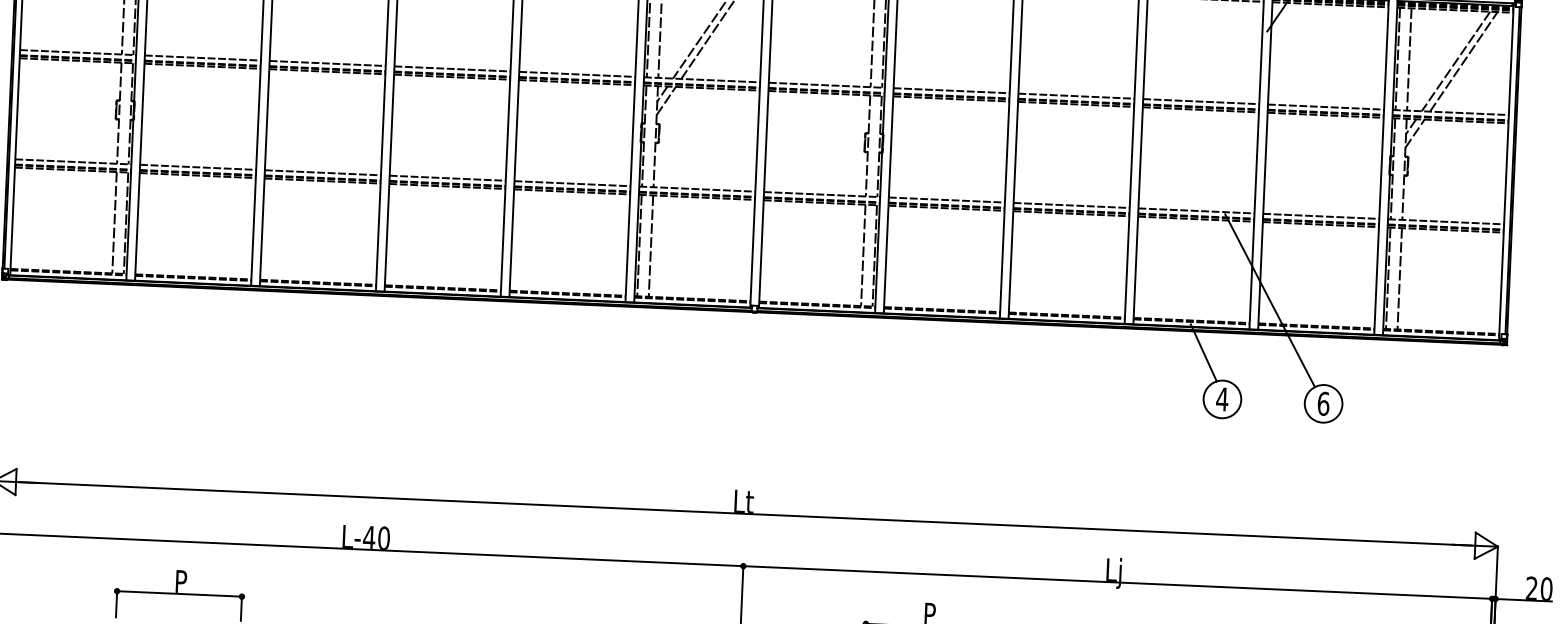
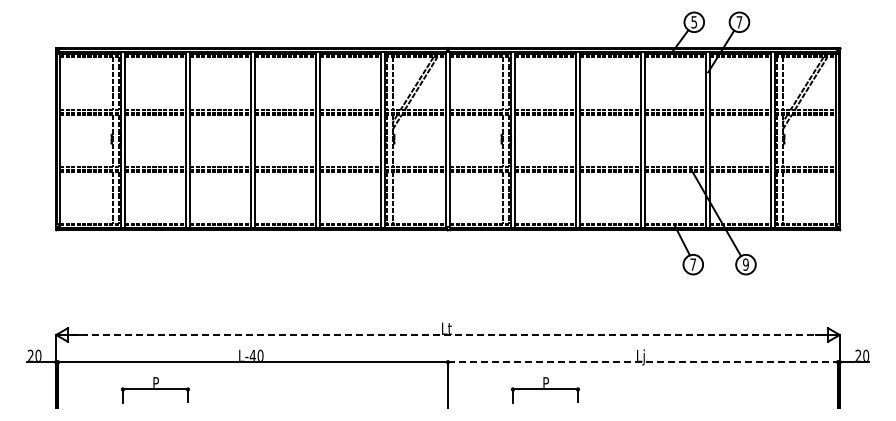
text: (1222, 399) -> (693, 264), 4 -> 7
text: (1322, 403) -> (745, 264), 6 -> 9
line: (746, 512) -> (448, 334), solid -> dashed
line: (1118, 583) -> (643, 362), solid -> dashed

